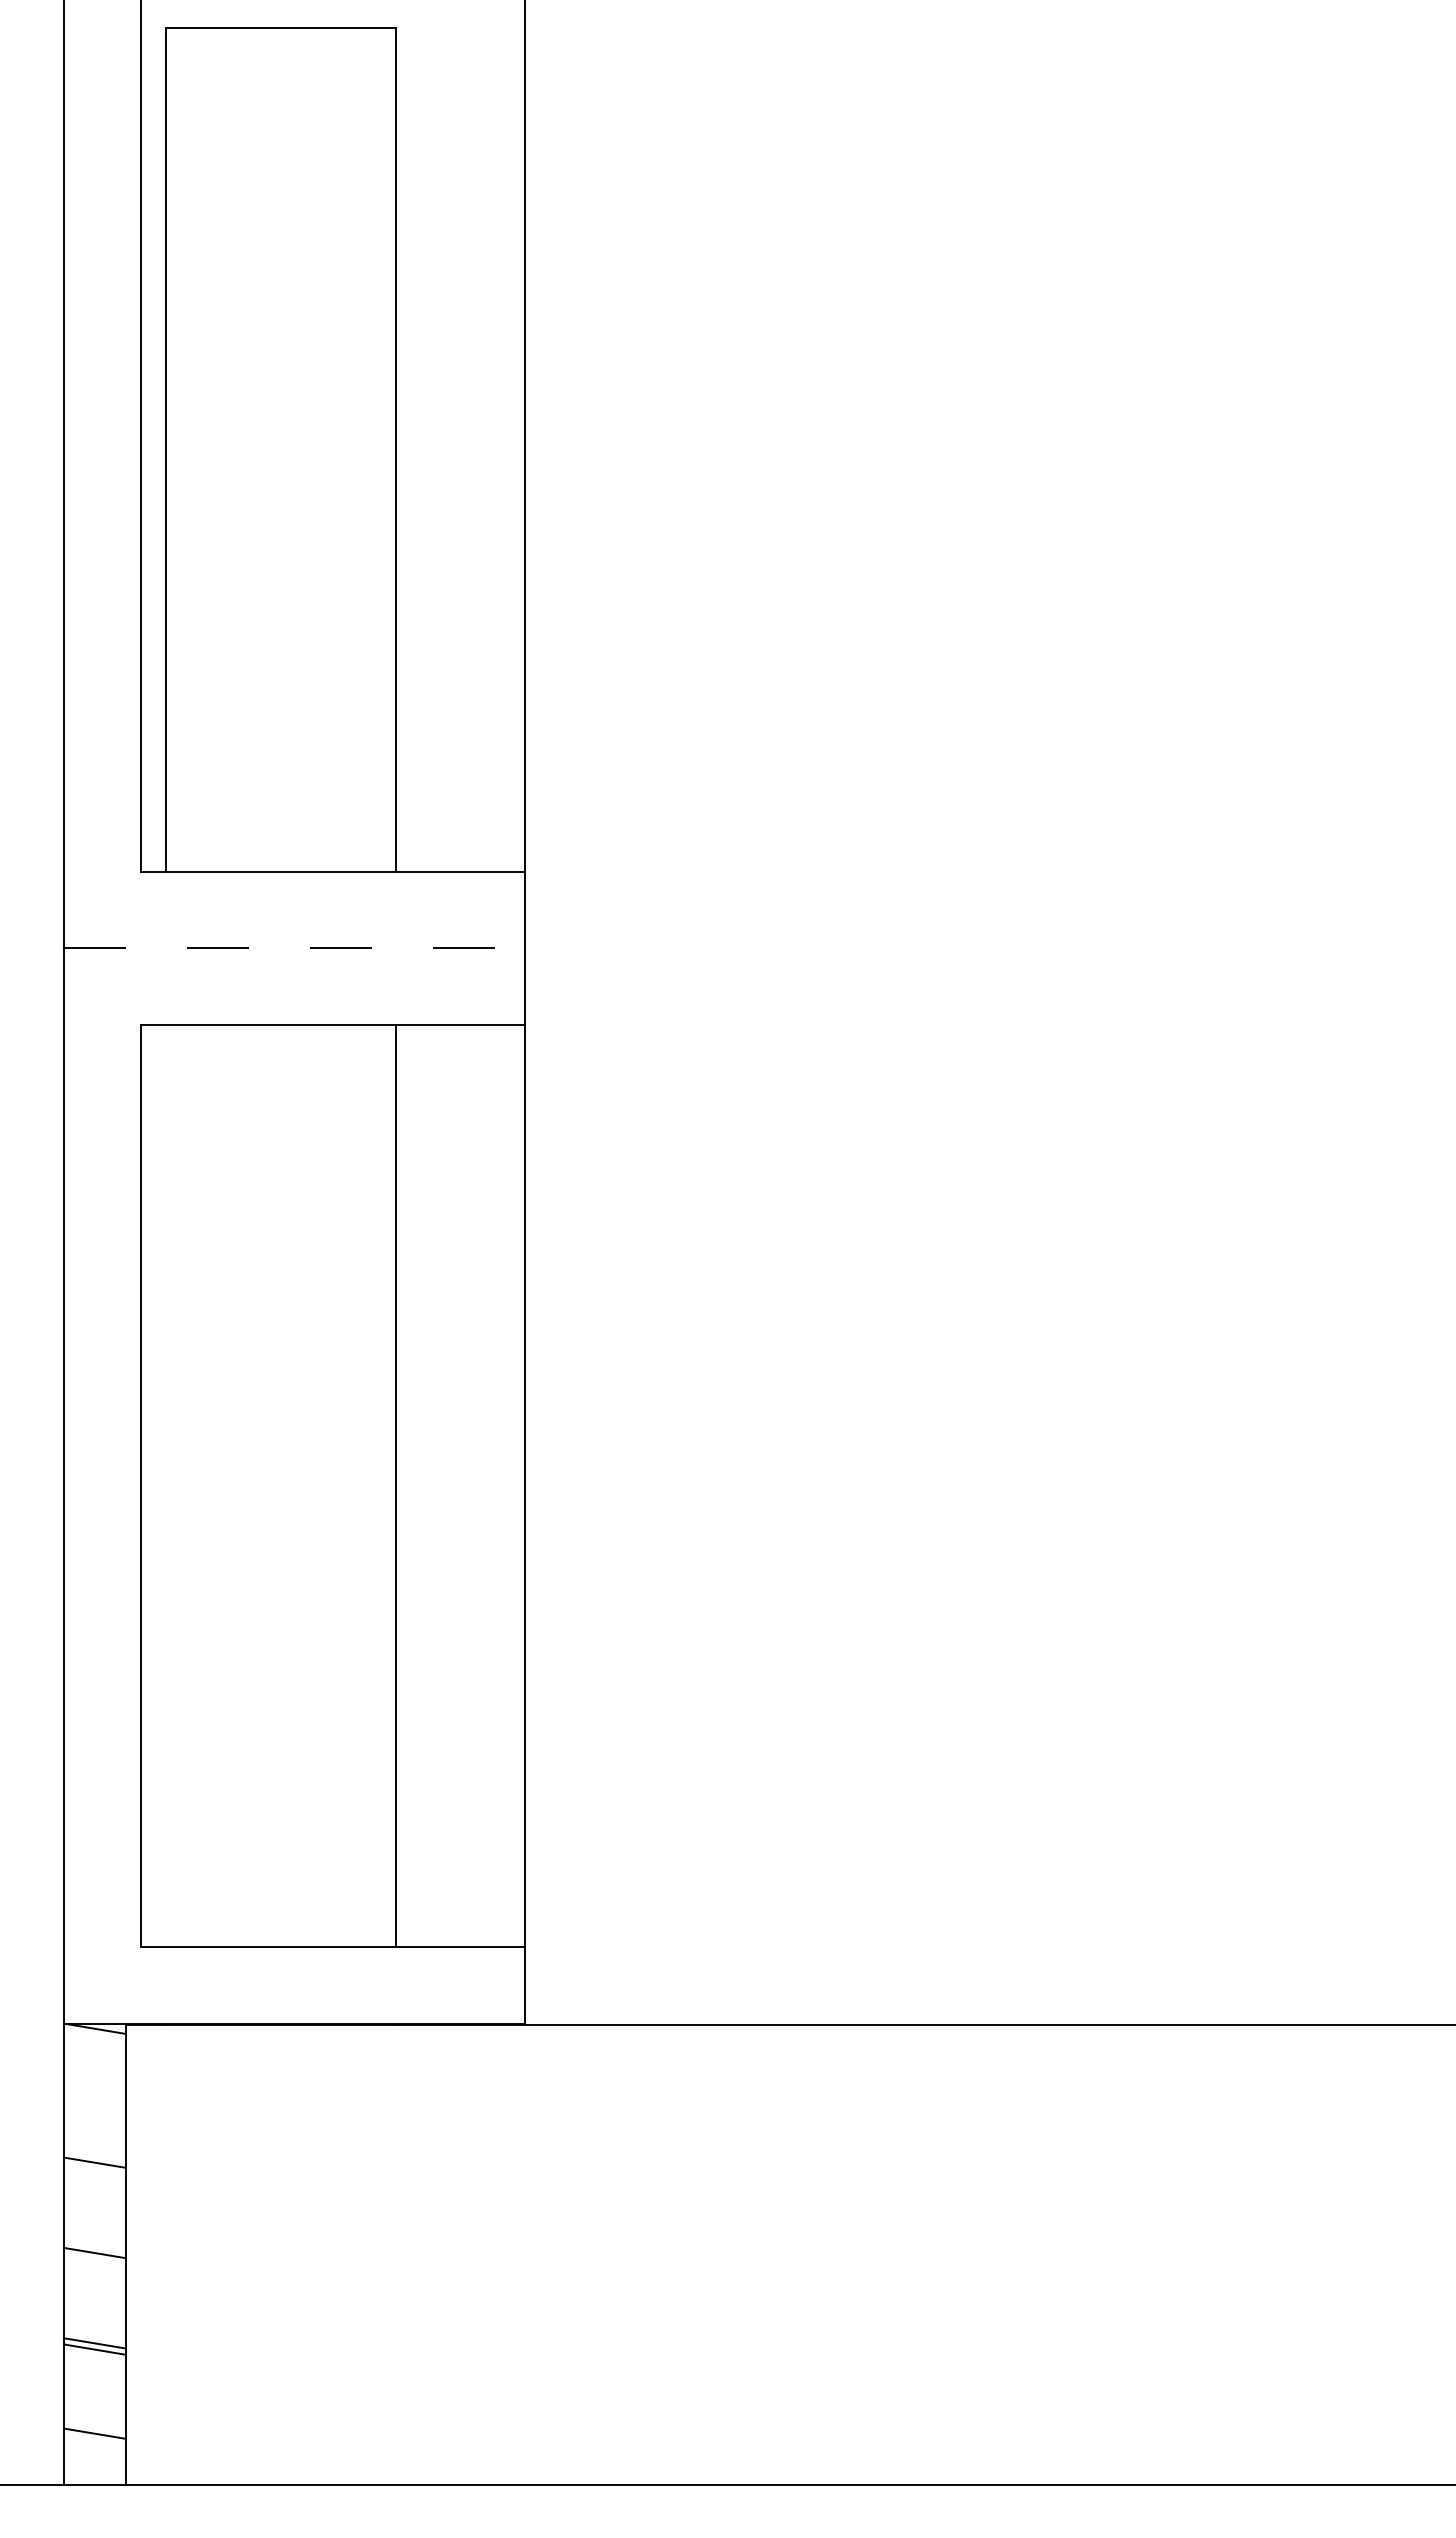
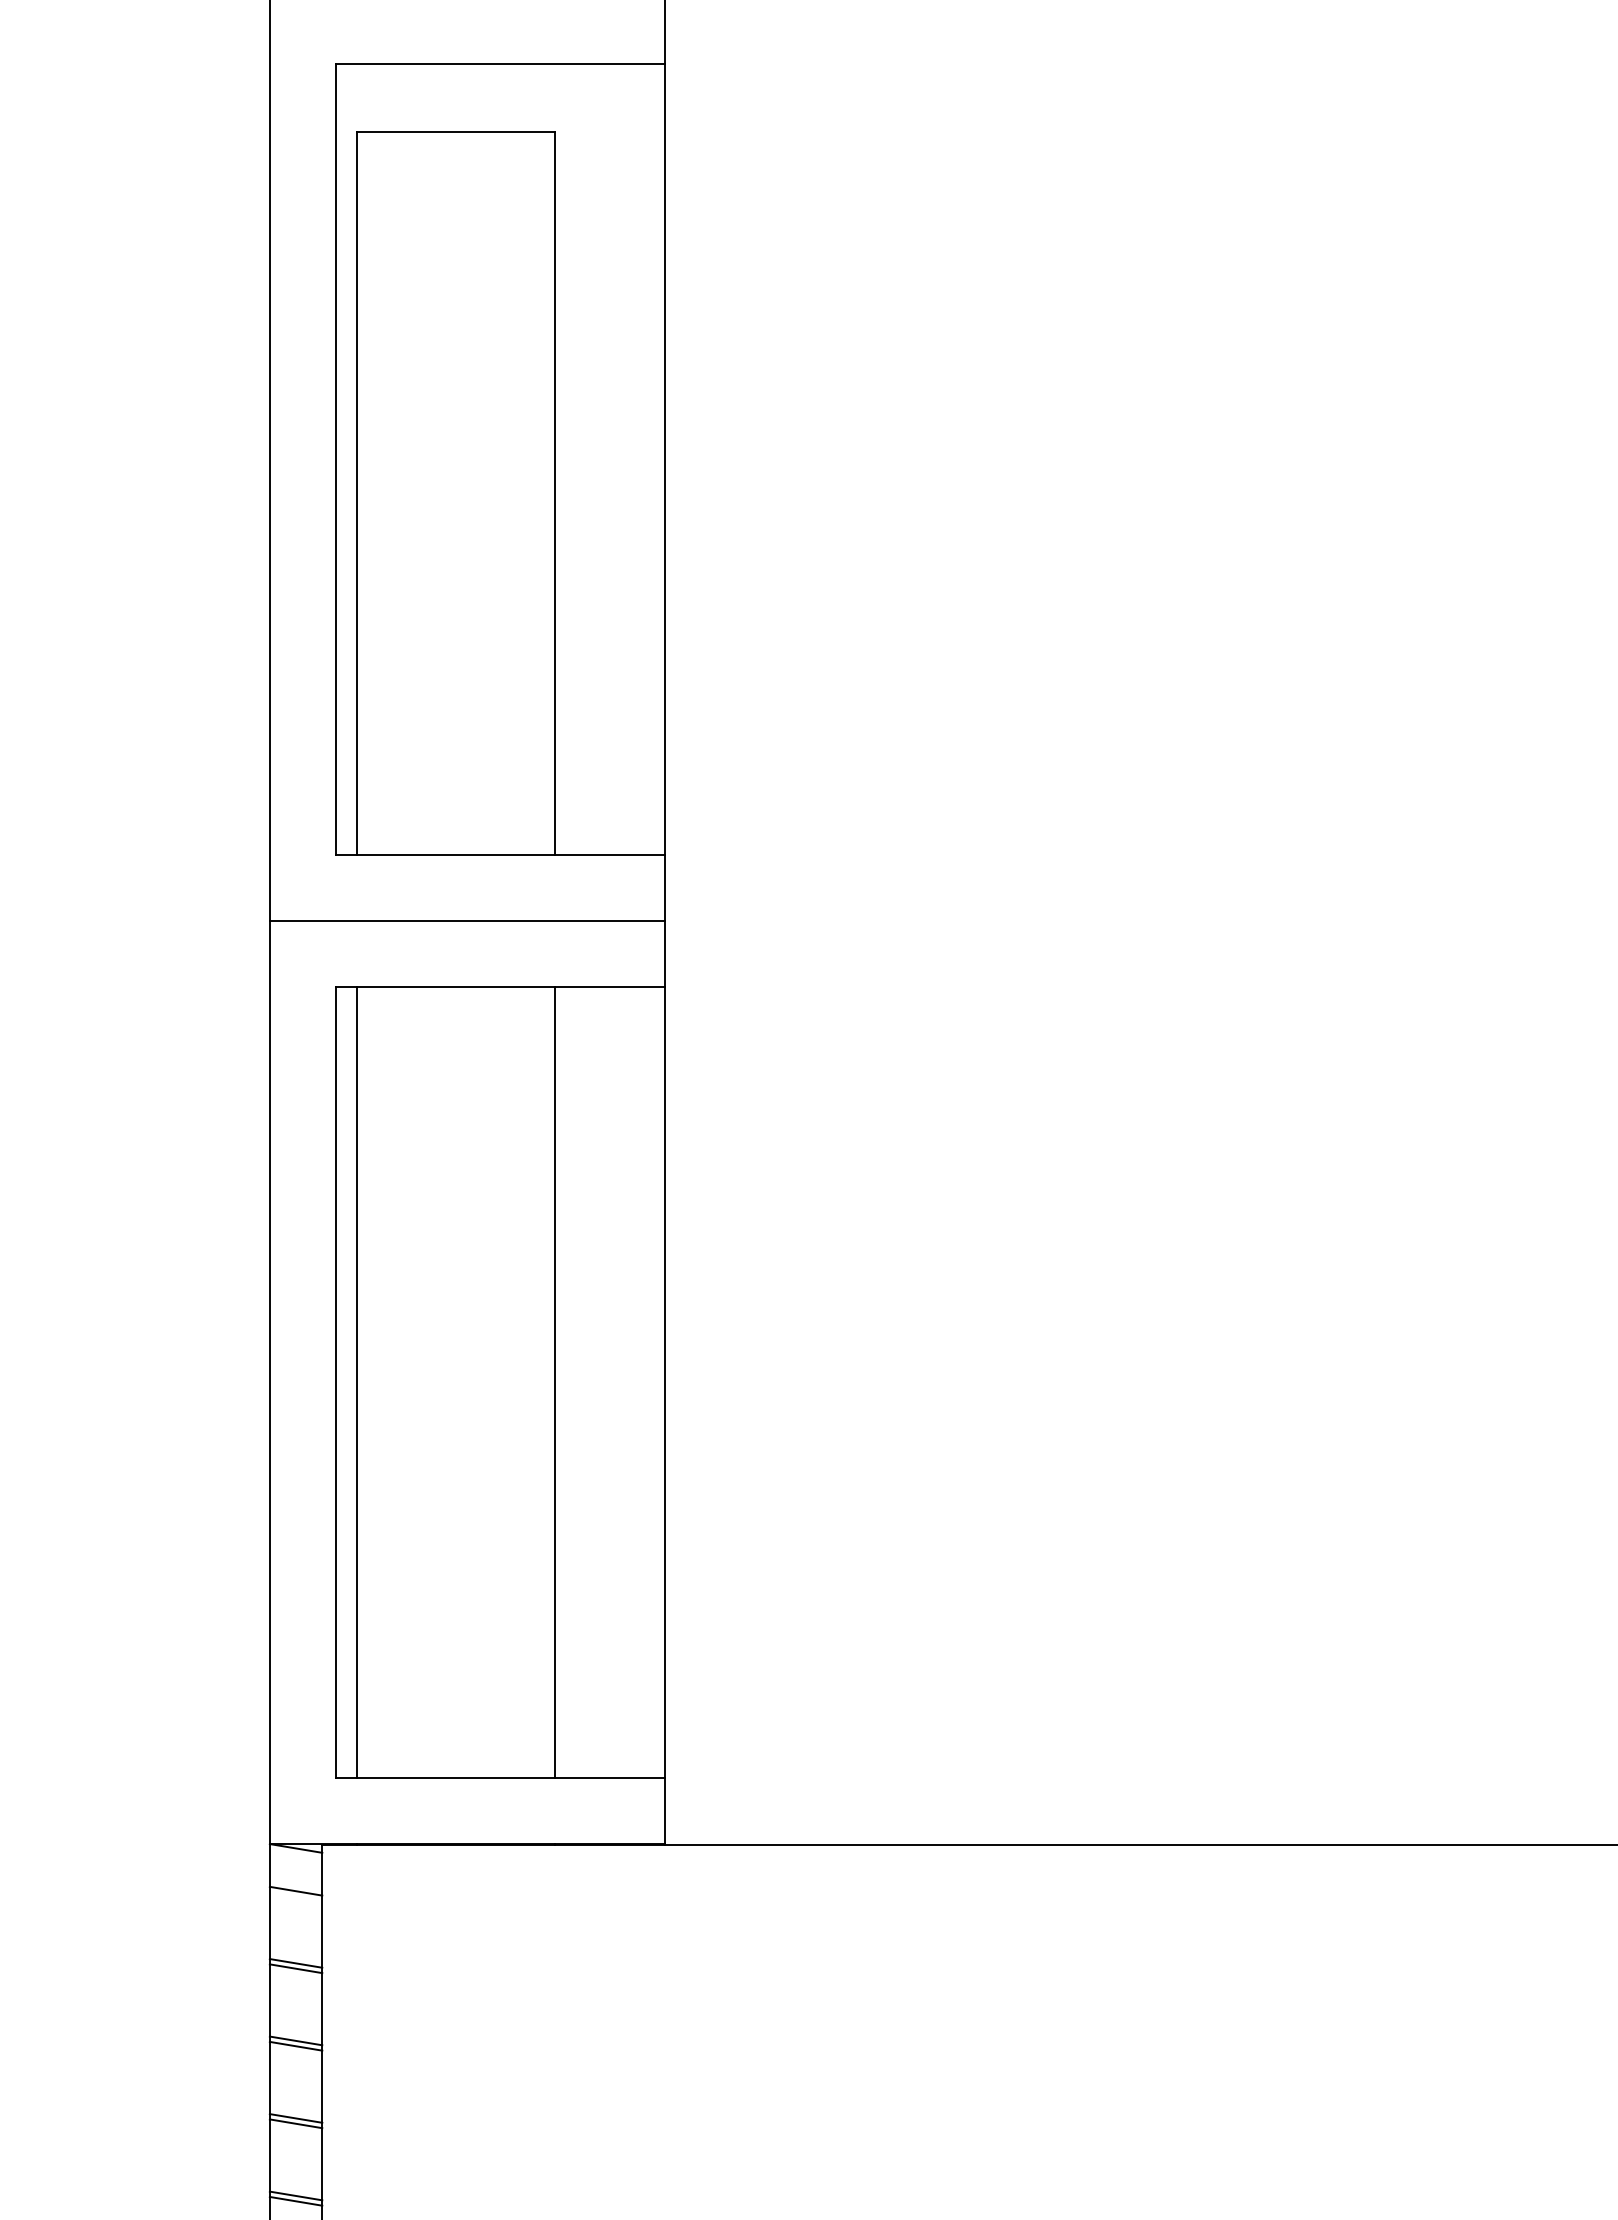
line: (294, 948) -> (467, 921), dashed -> solid
line: (165, 1485) -> (356, 1382), added
line: (94, 2077) -> (295, 1890), added
line: (94, 2168) -> (295, 1968), added
line: (94, 2258) -> (295, 2045), added
line: (94, 2439) -> (295, 2200), added

